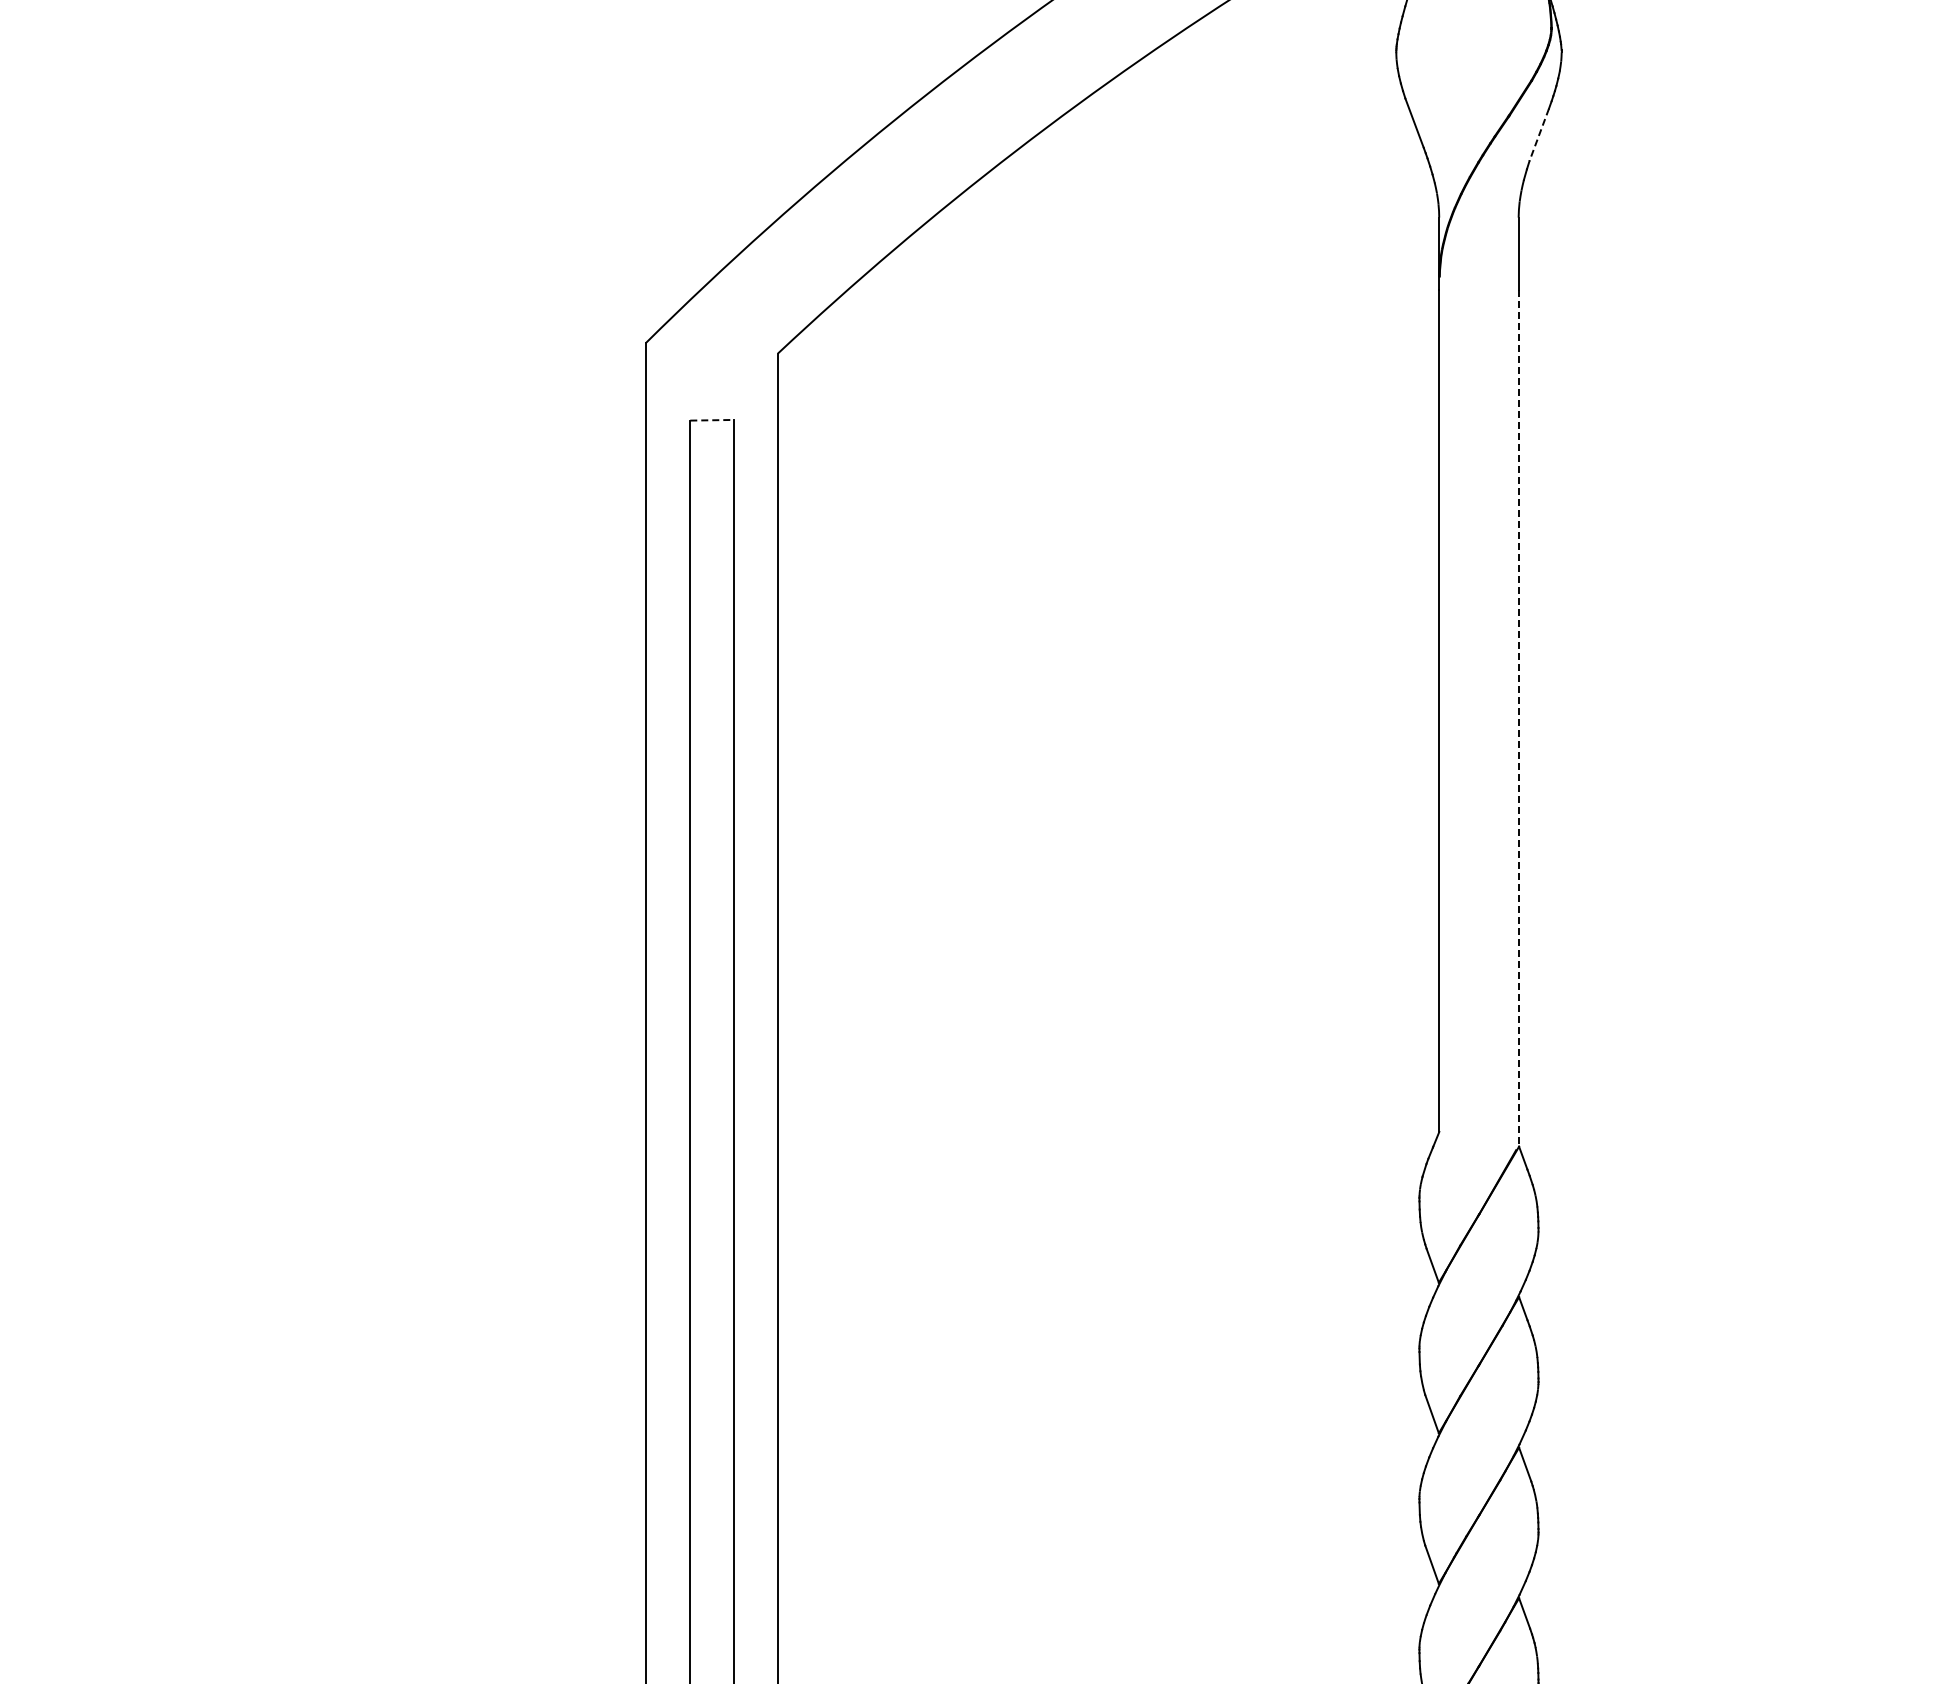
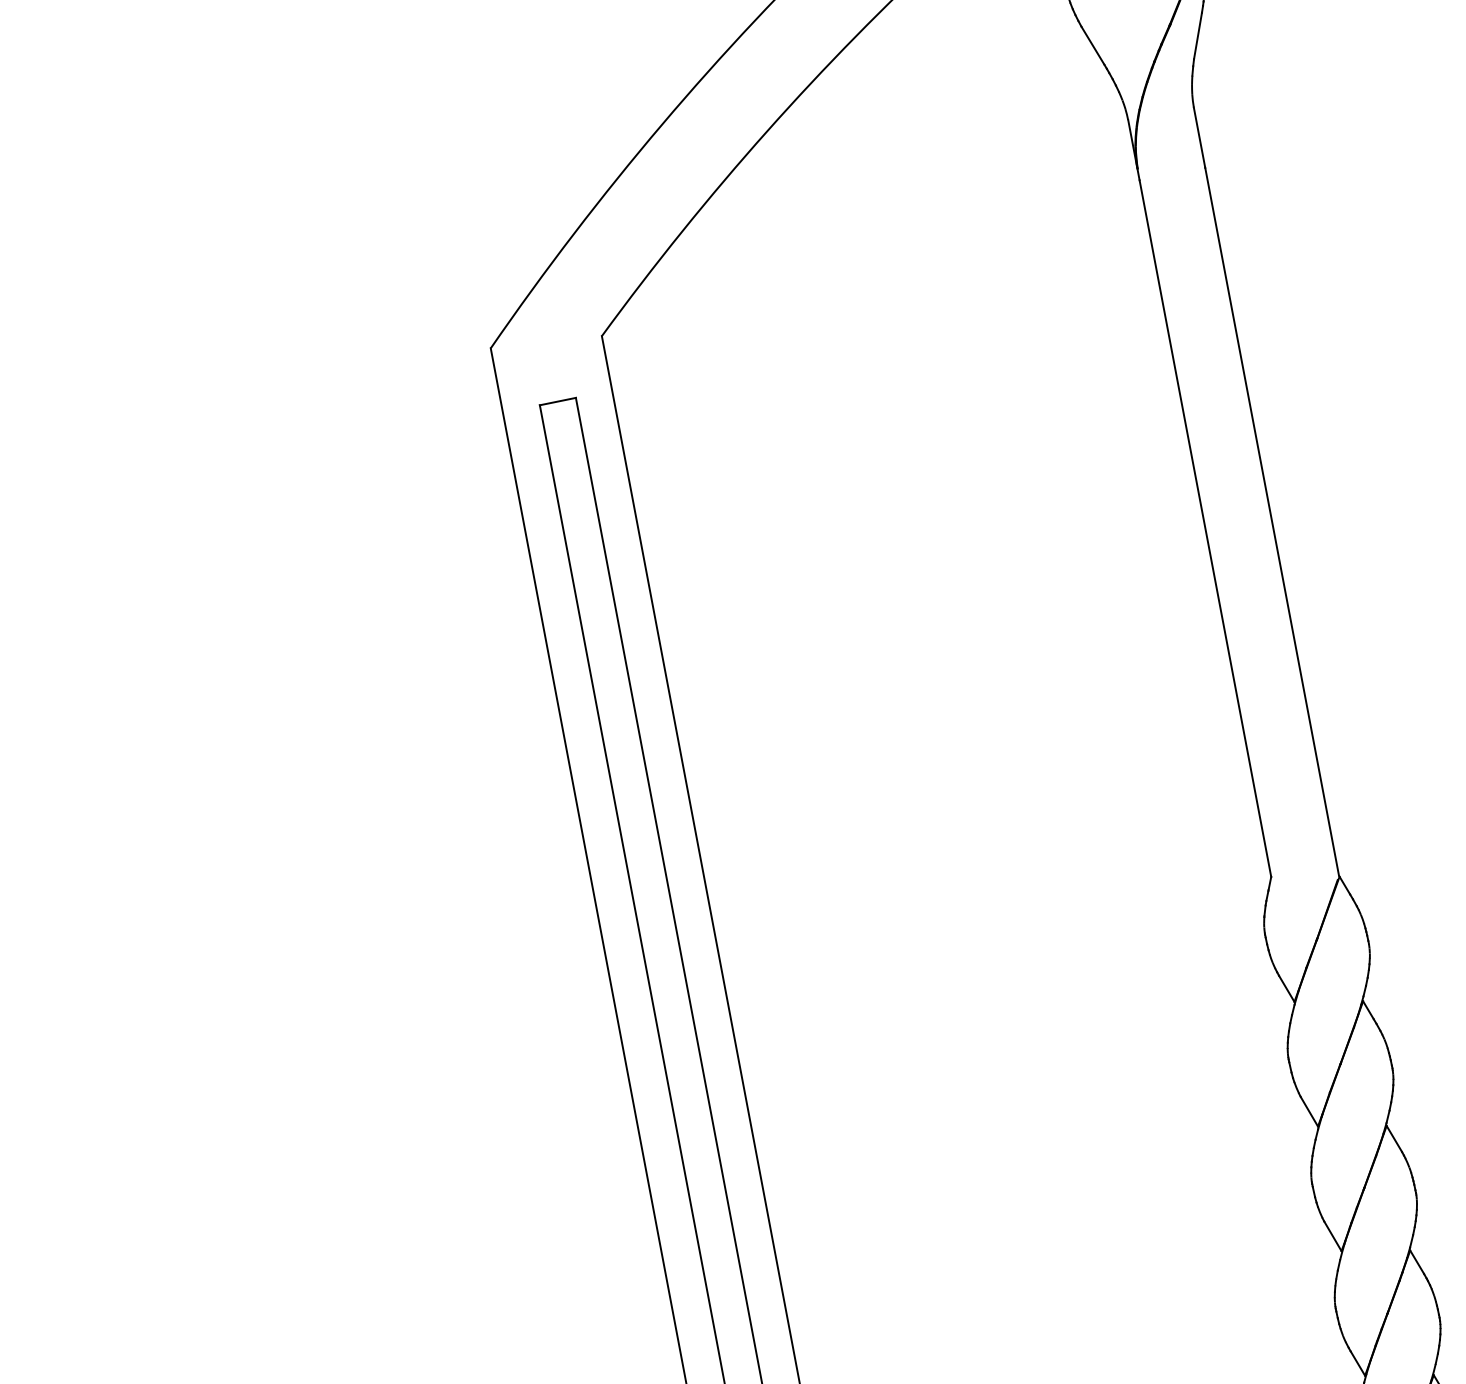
line: (1539, 134) -> (1198, 35), dashed -> solid
line: (712, 420) -> (558, 401), dashed -> solid
line: (1518, 718) -> (1272, 522), dashed -> solid

